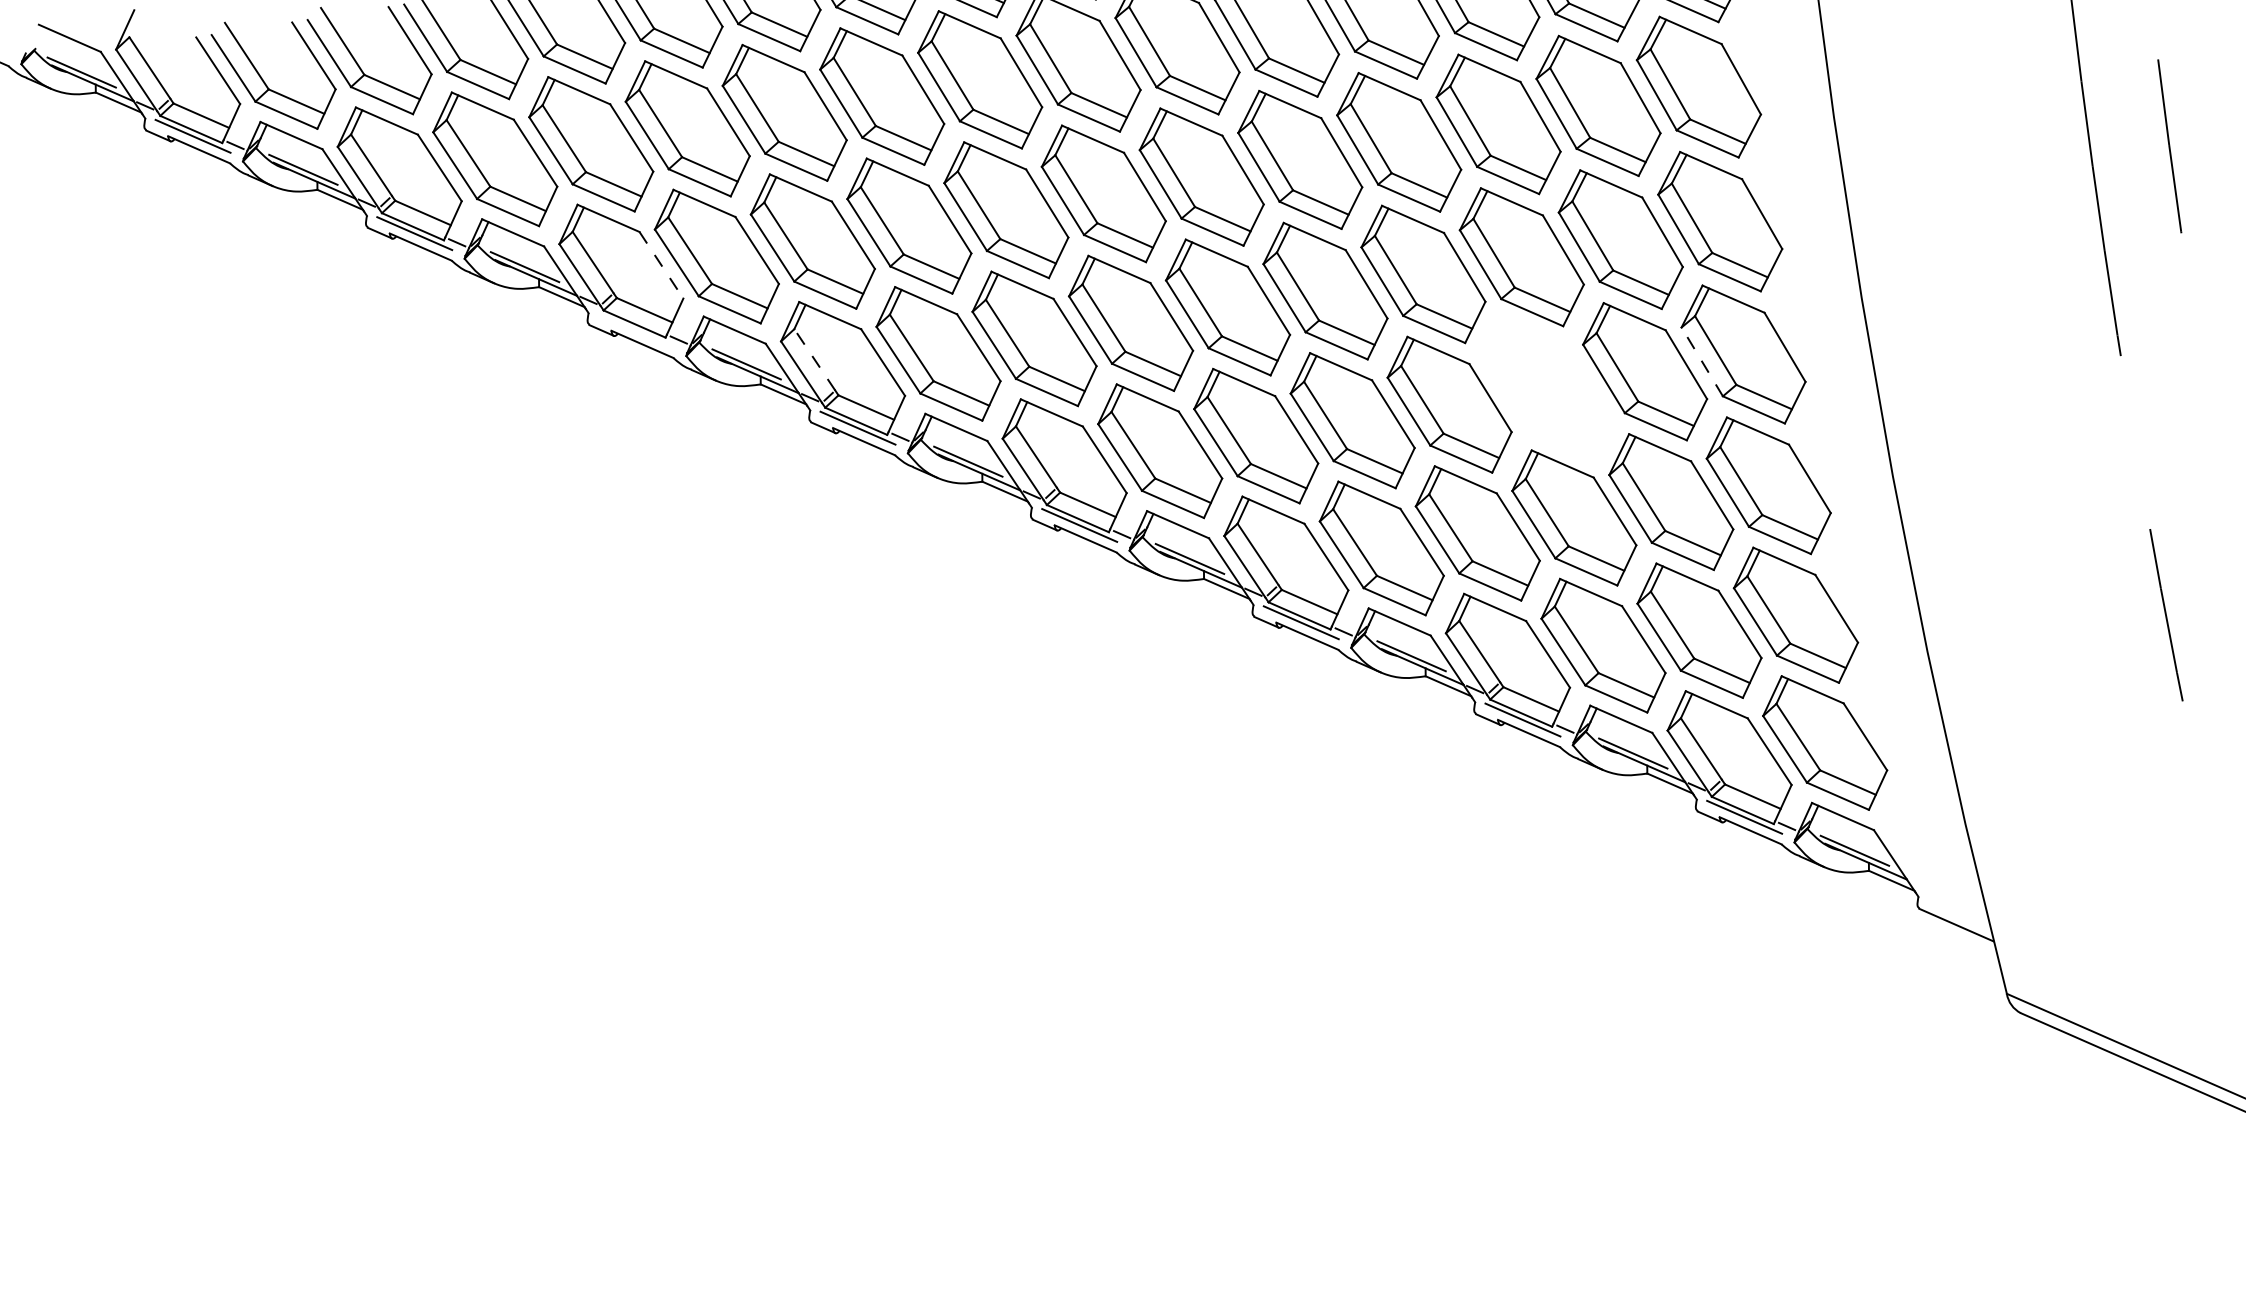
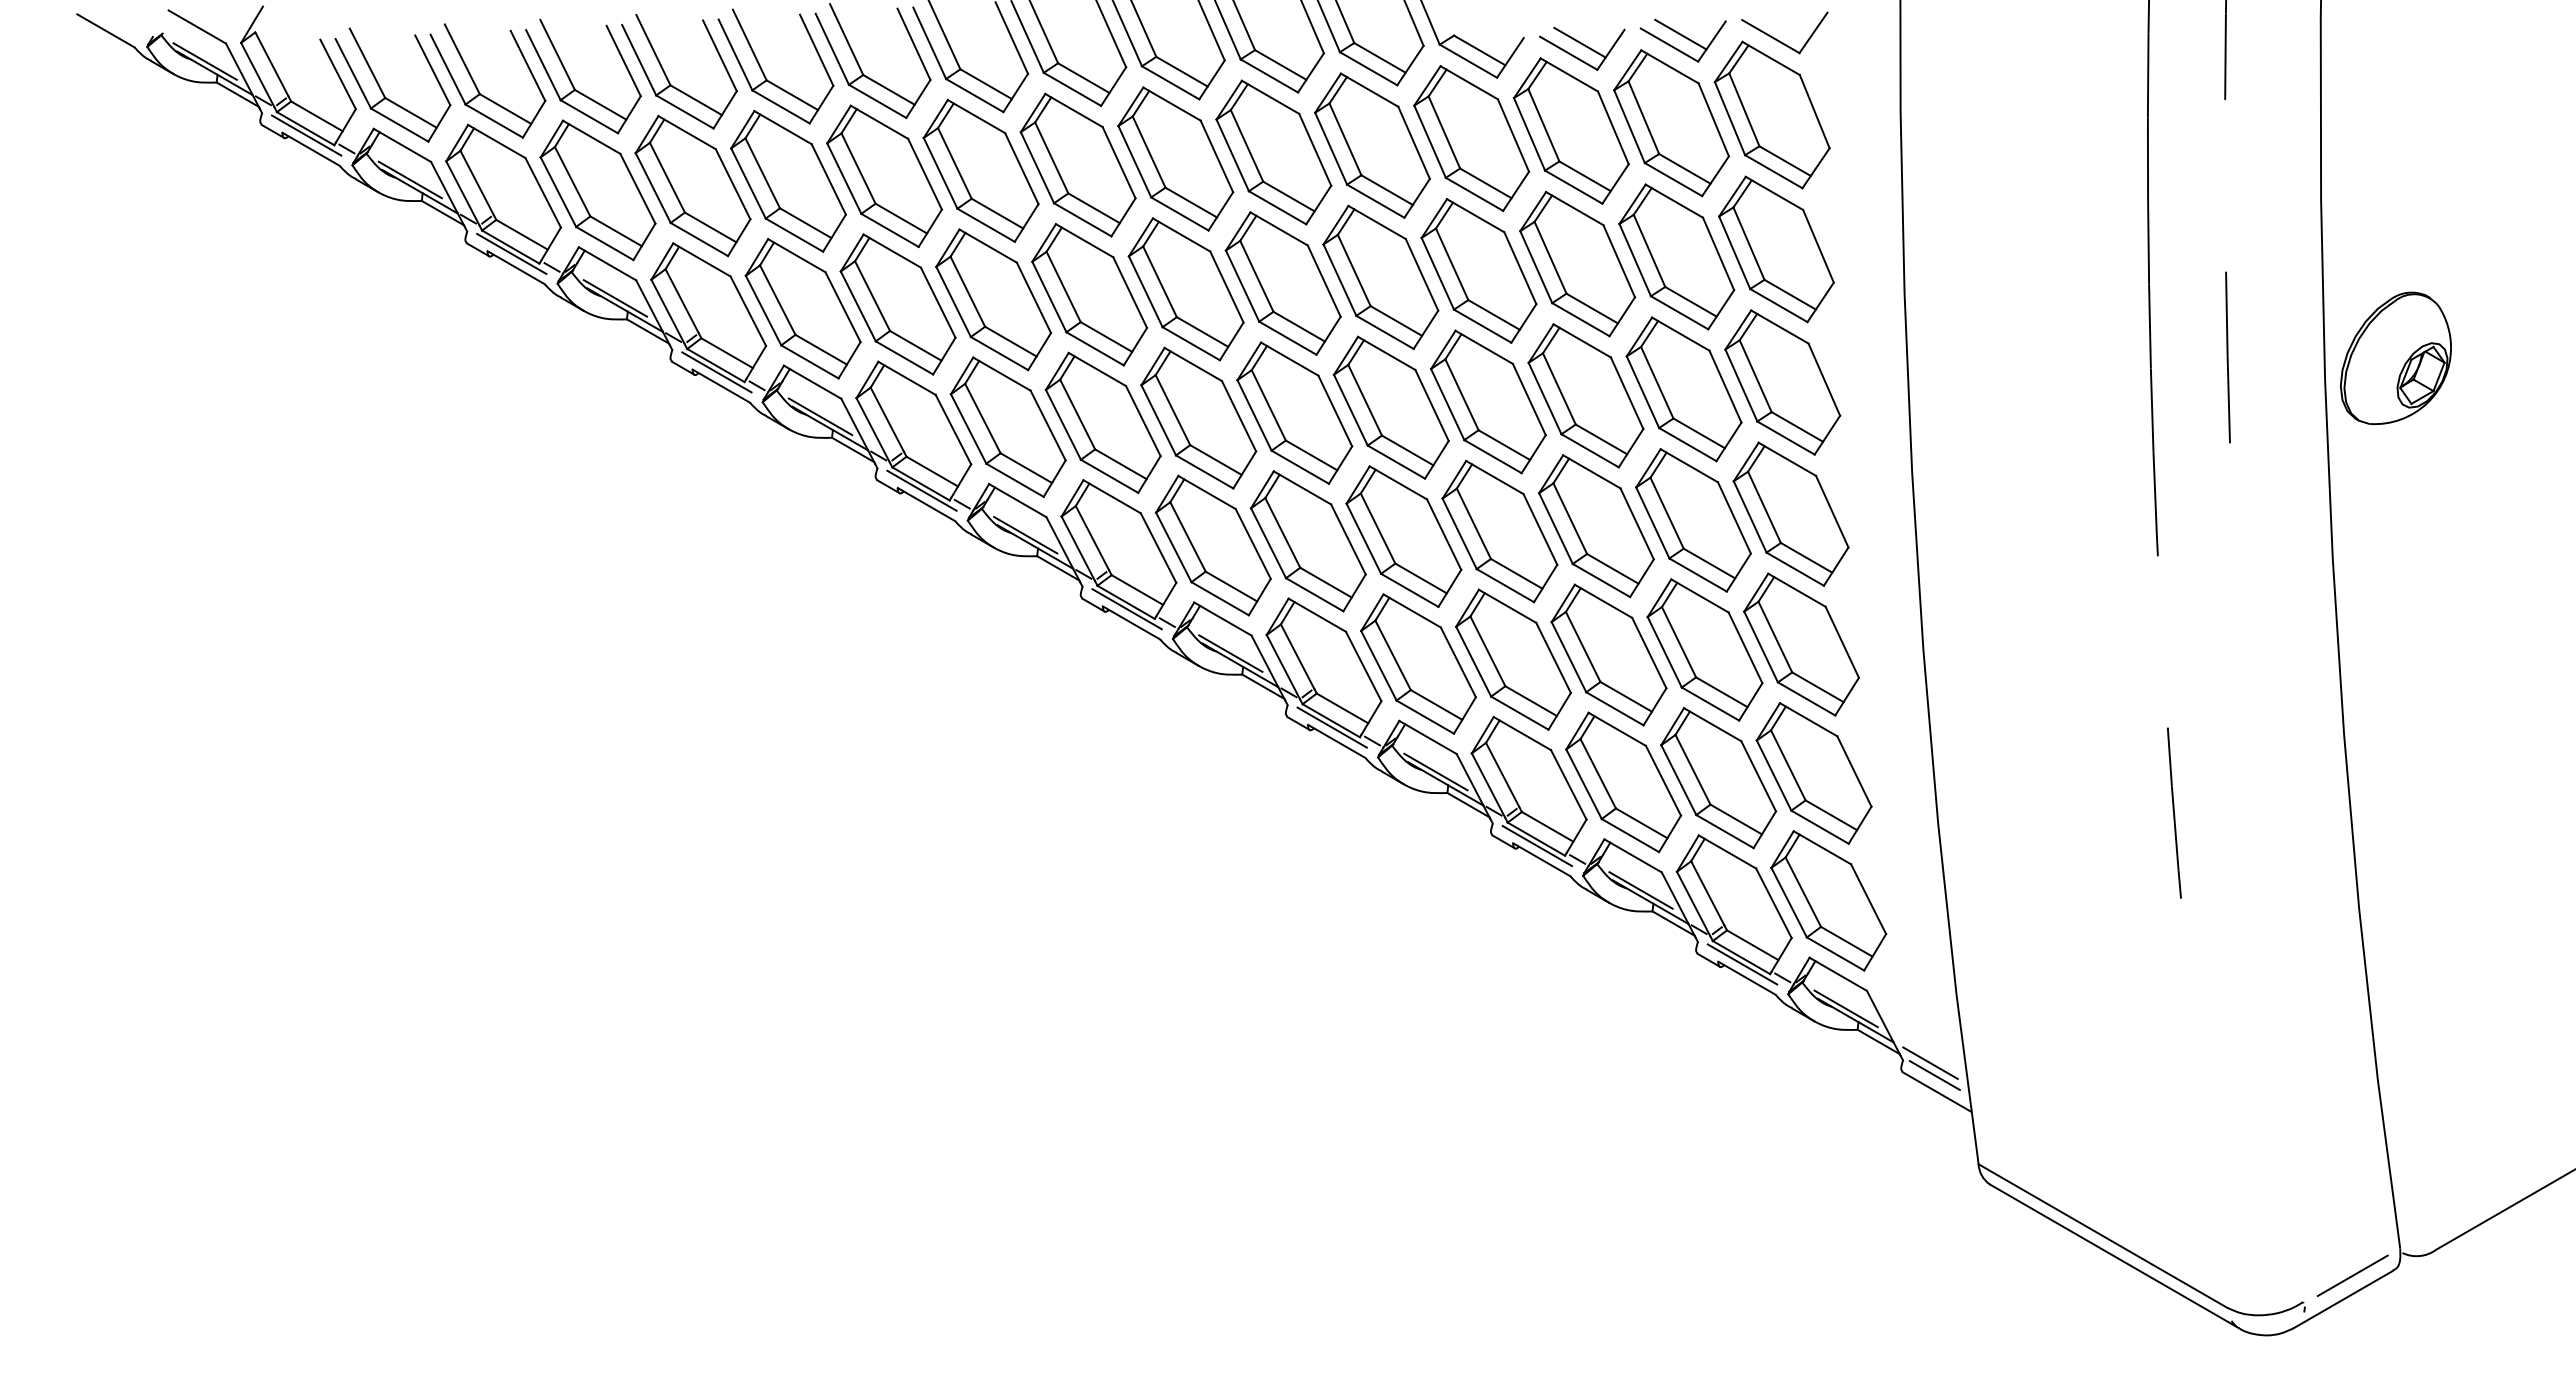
line: (661, 265) -> (748, 311), dashed -> solid
line: (635, 330) -> (716, 371), added
line: (814, 359) -> (887, 419), dashed -> solid
line: (1701, 361) -> (1749, 516), dashed -> solid
part: (1547, 388) -> (1596, 526), added
line: (1946, 895) -> (1930, 1062), added
line: (1952, 908) -> (1934, 1075), added

